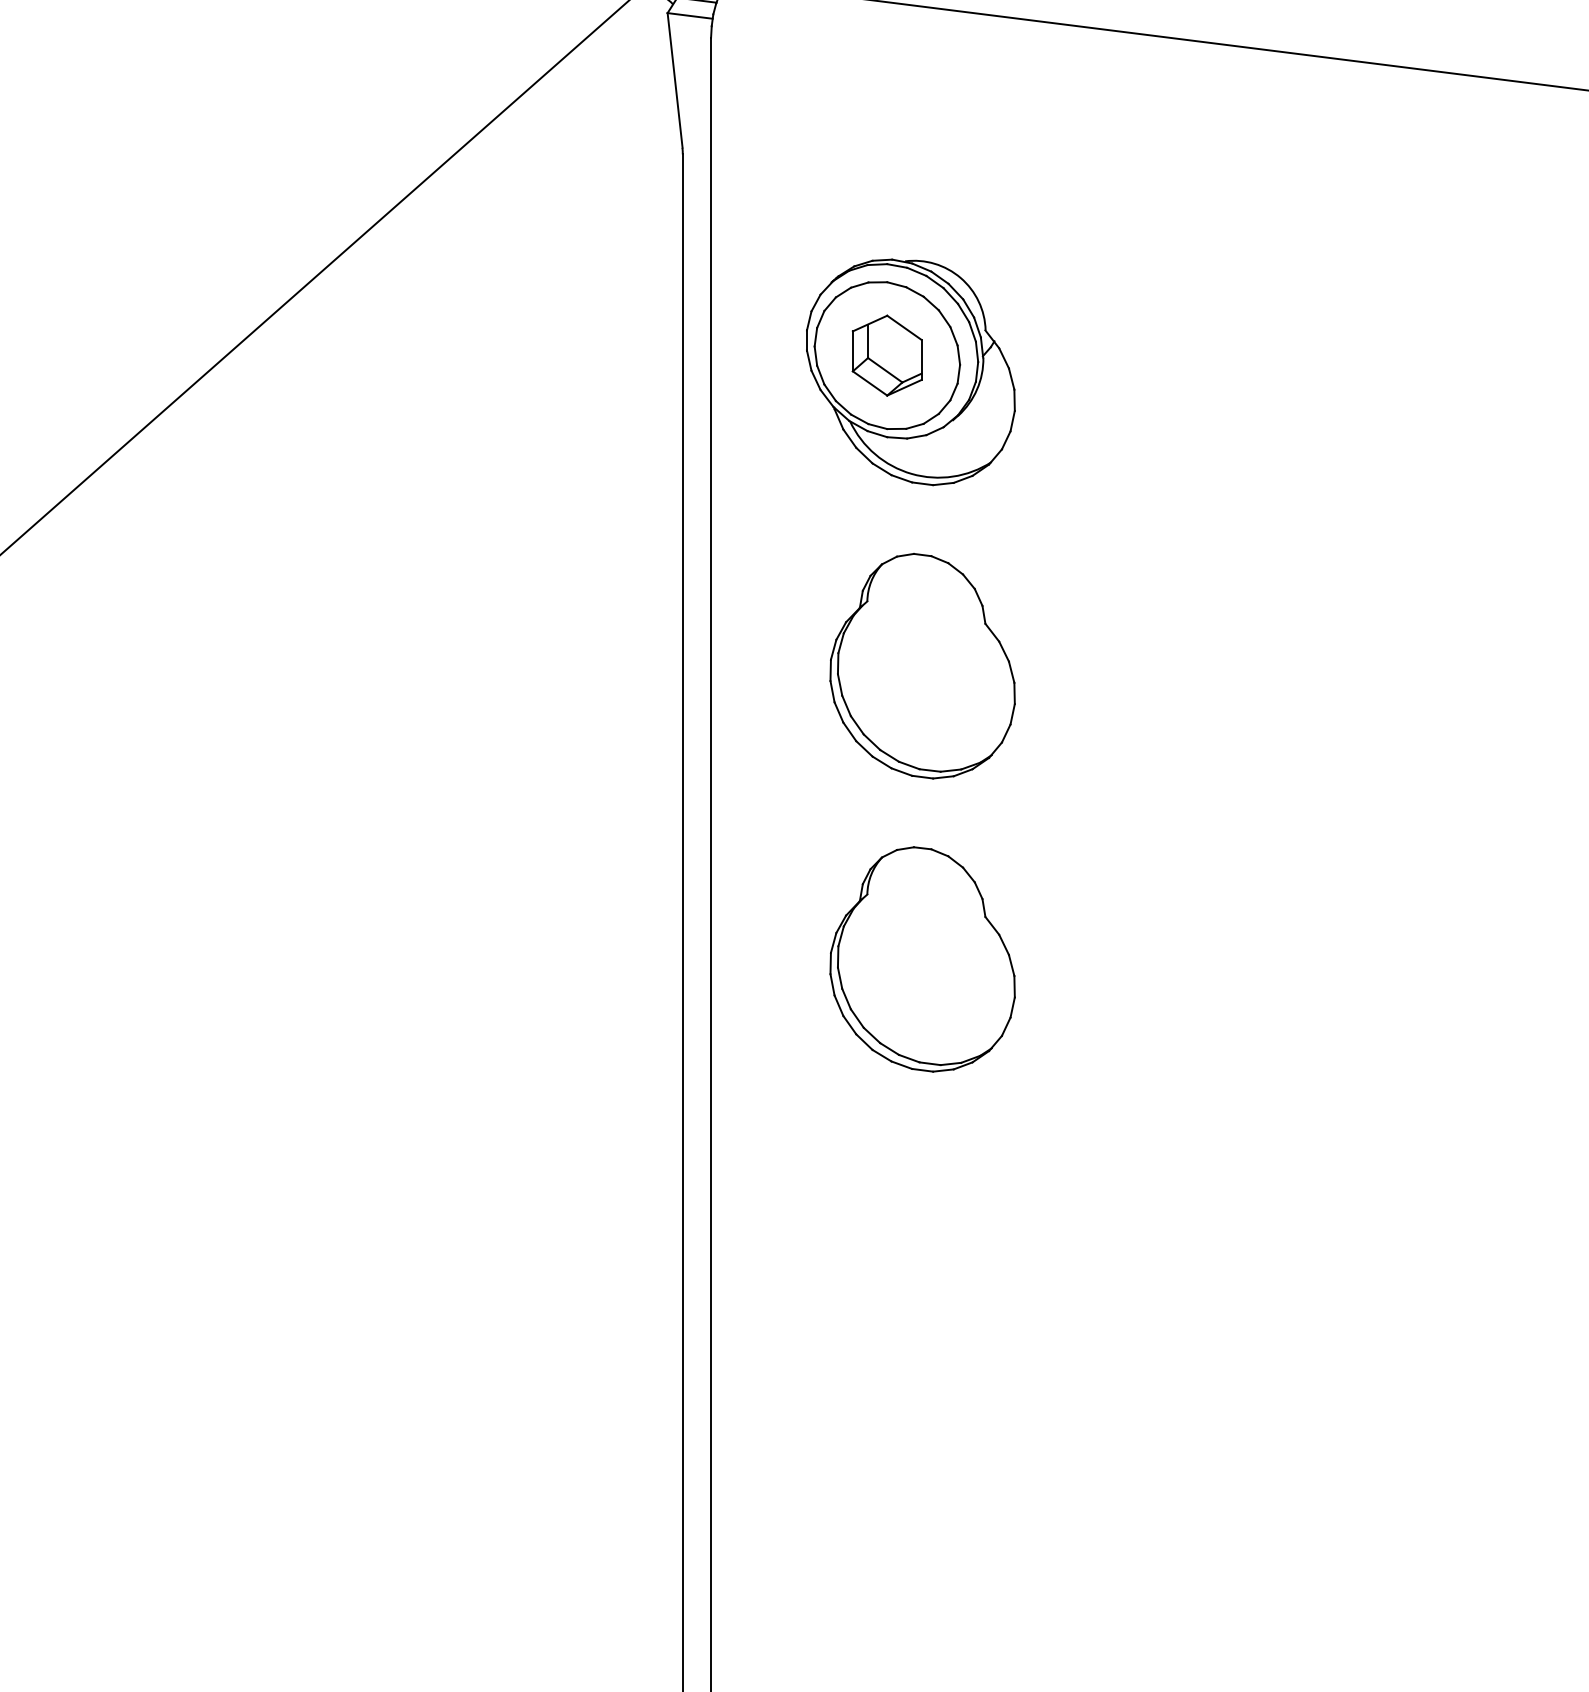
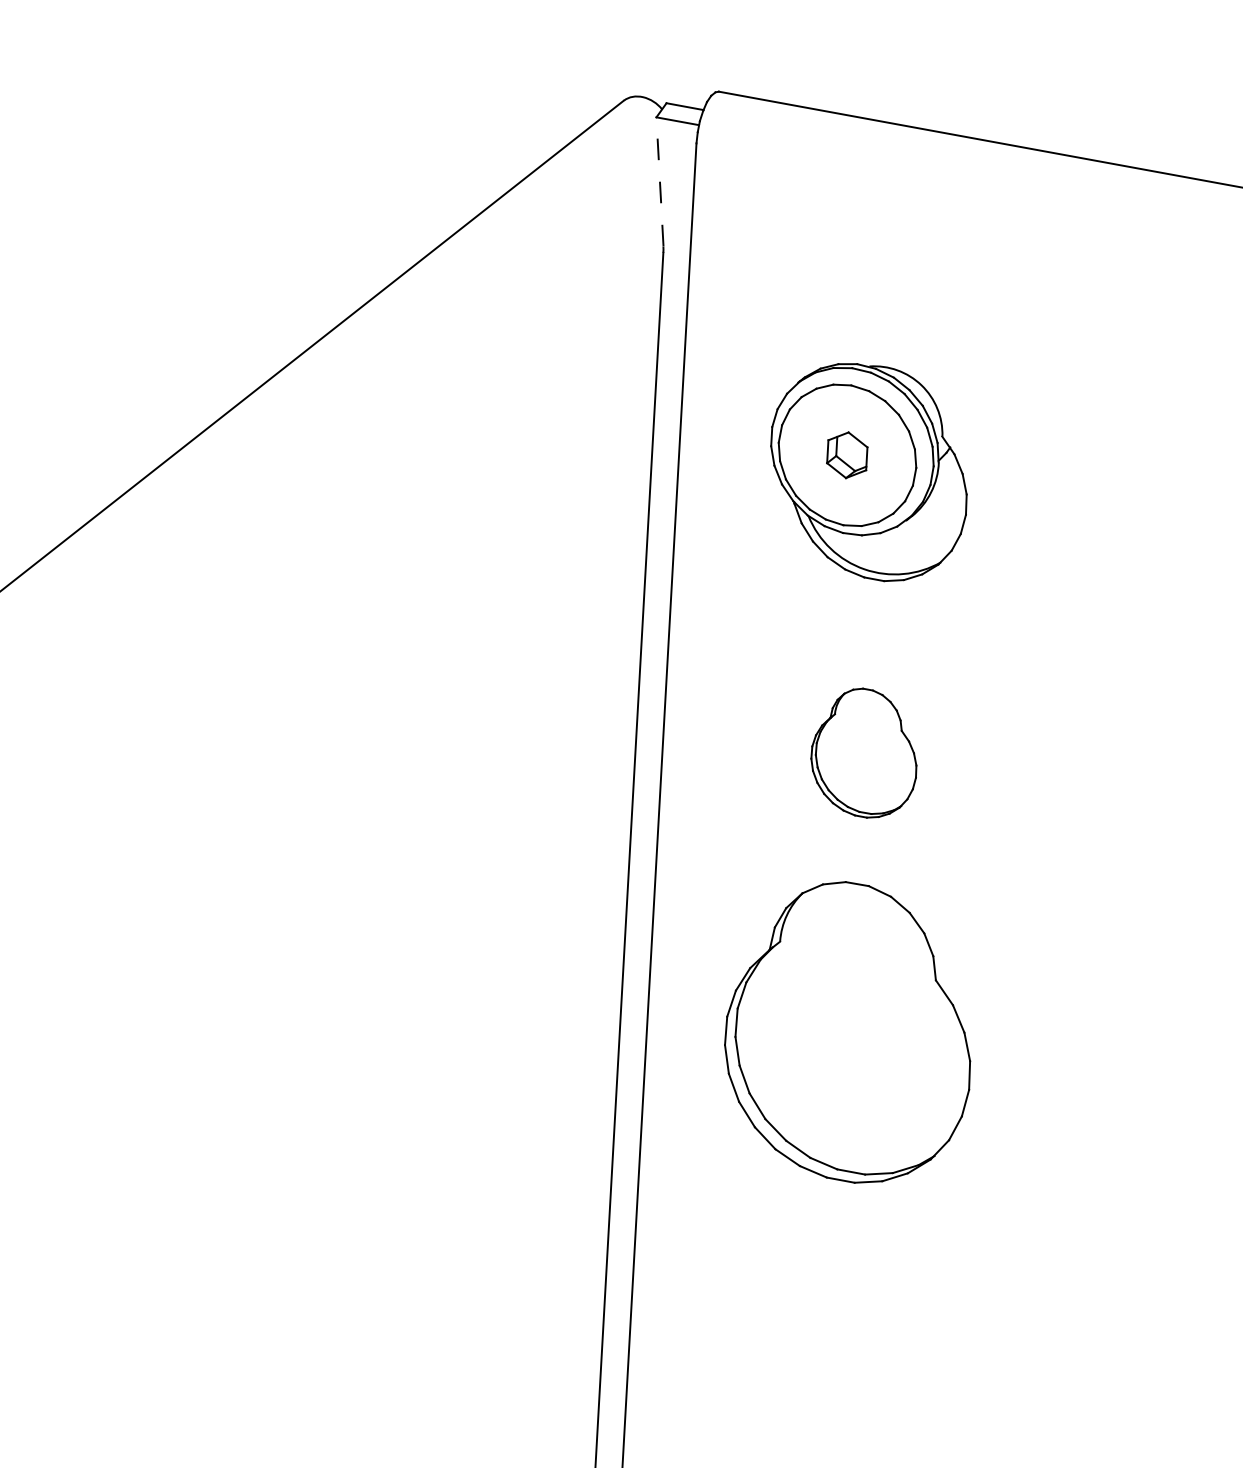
line: (675, 80) -> (660, 181), solid -> dashed
part: (886, 355) -> (846, 455), size x0.6
part: (922, 666) -> (864, 753), size x0.6
part: (922, 959) -> (848, 1032), size x1.4

